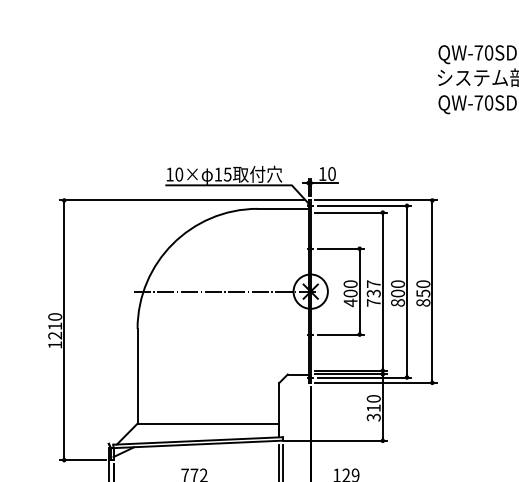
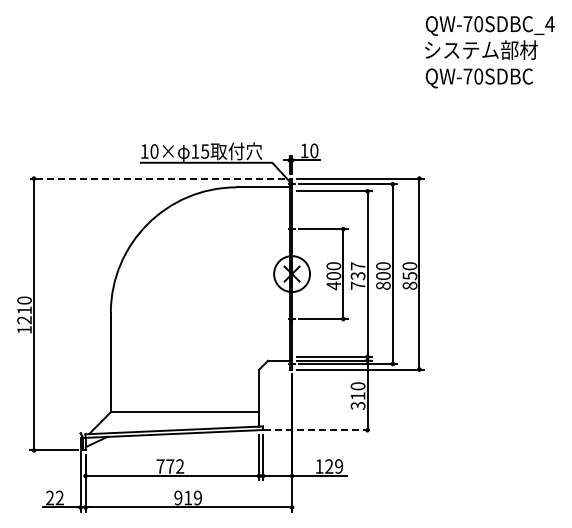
line: (182, 200) -> (157, 178), solid -> dashed
line: (224, 292) -> (201, 274), removed
line: (335, 441) -> (318, 430), solid -> dashed

